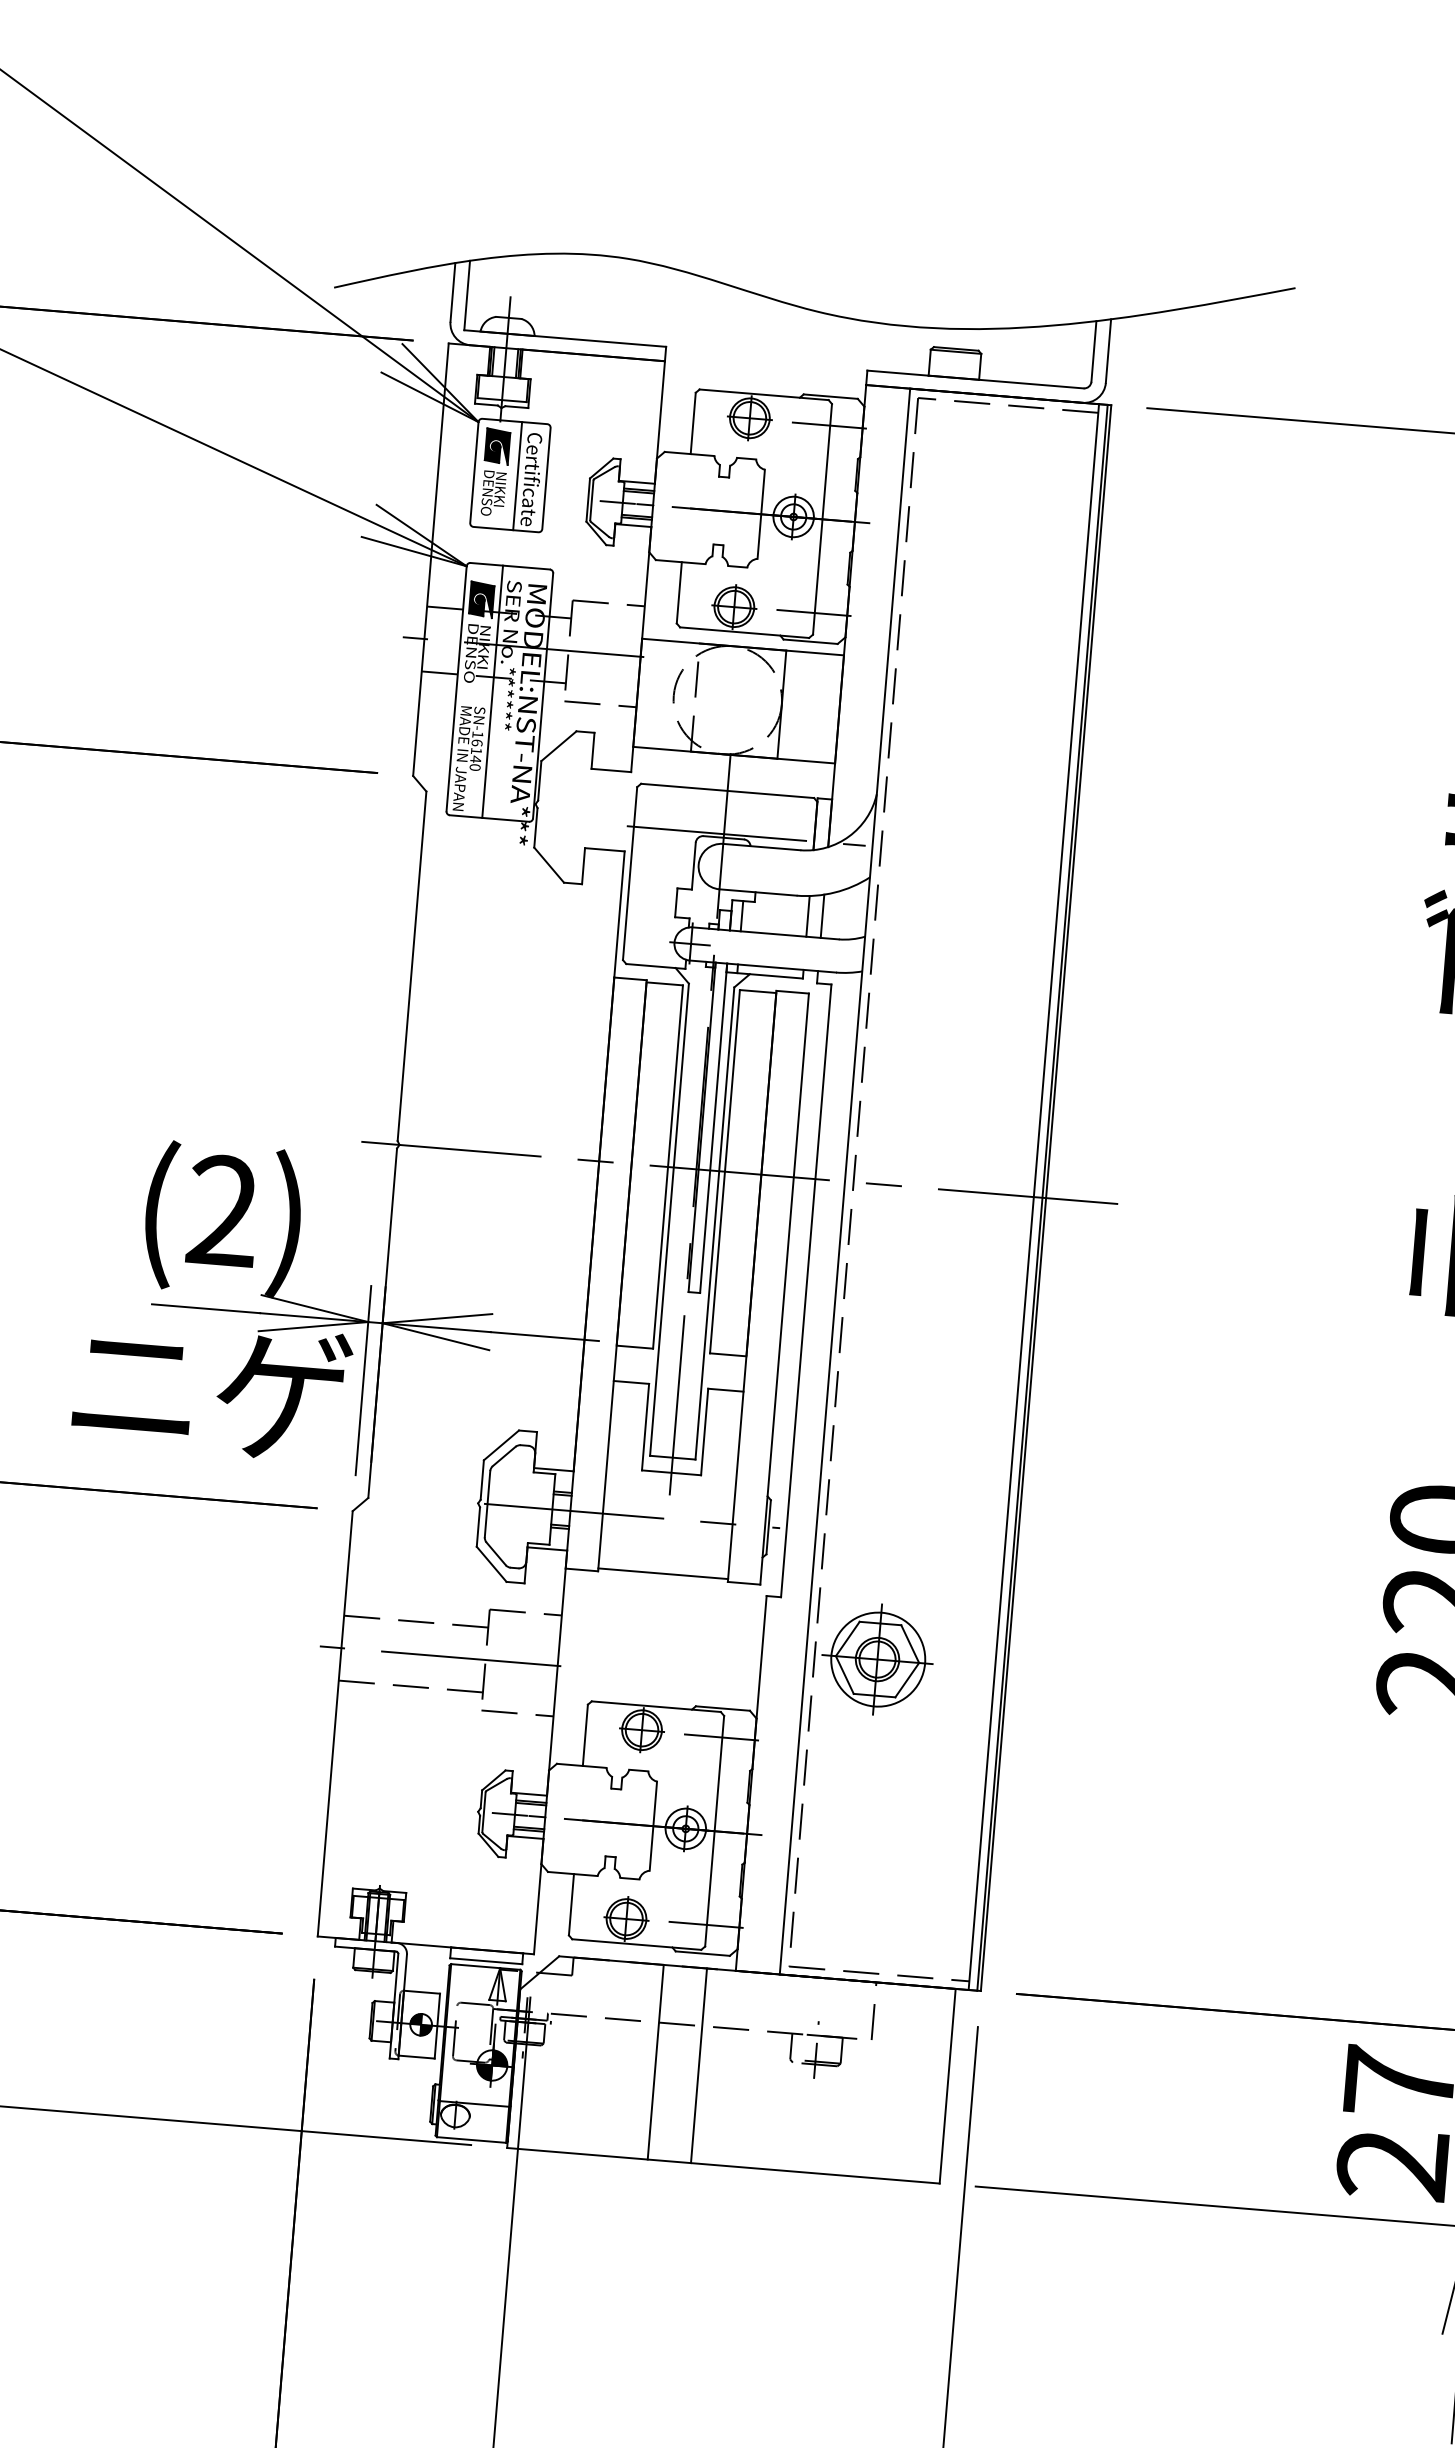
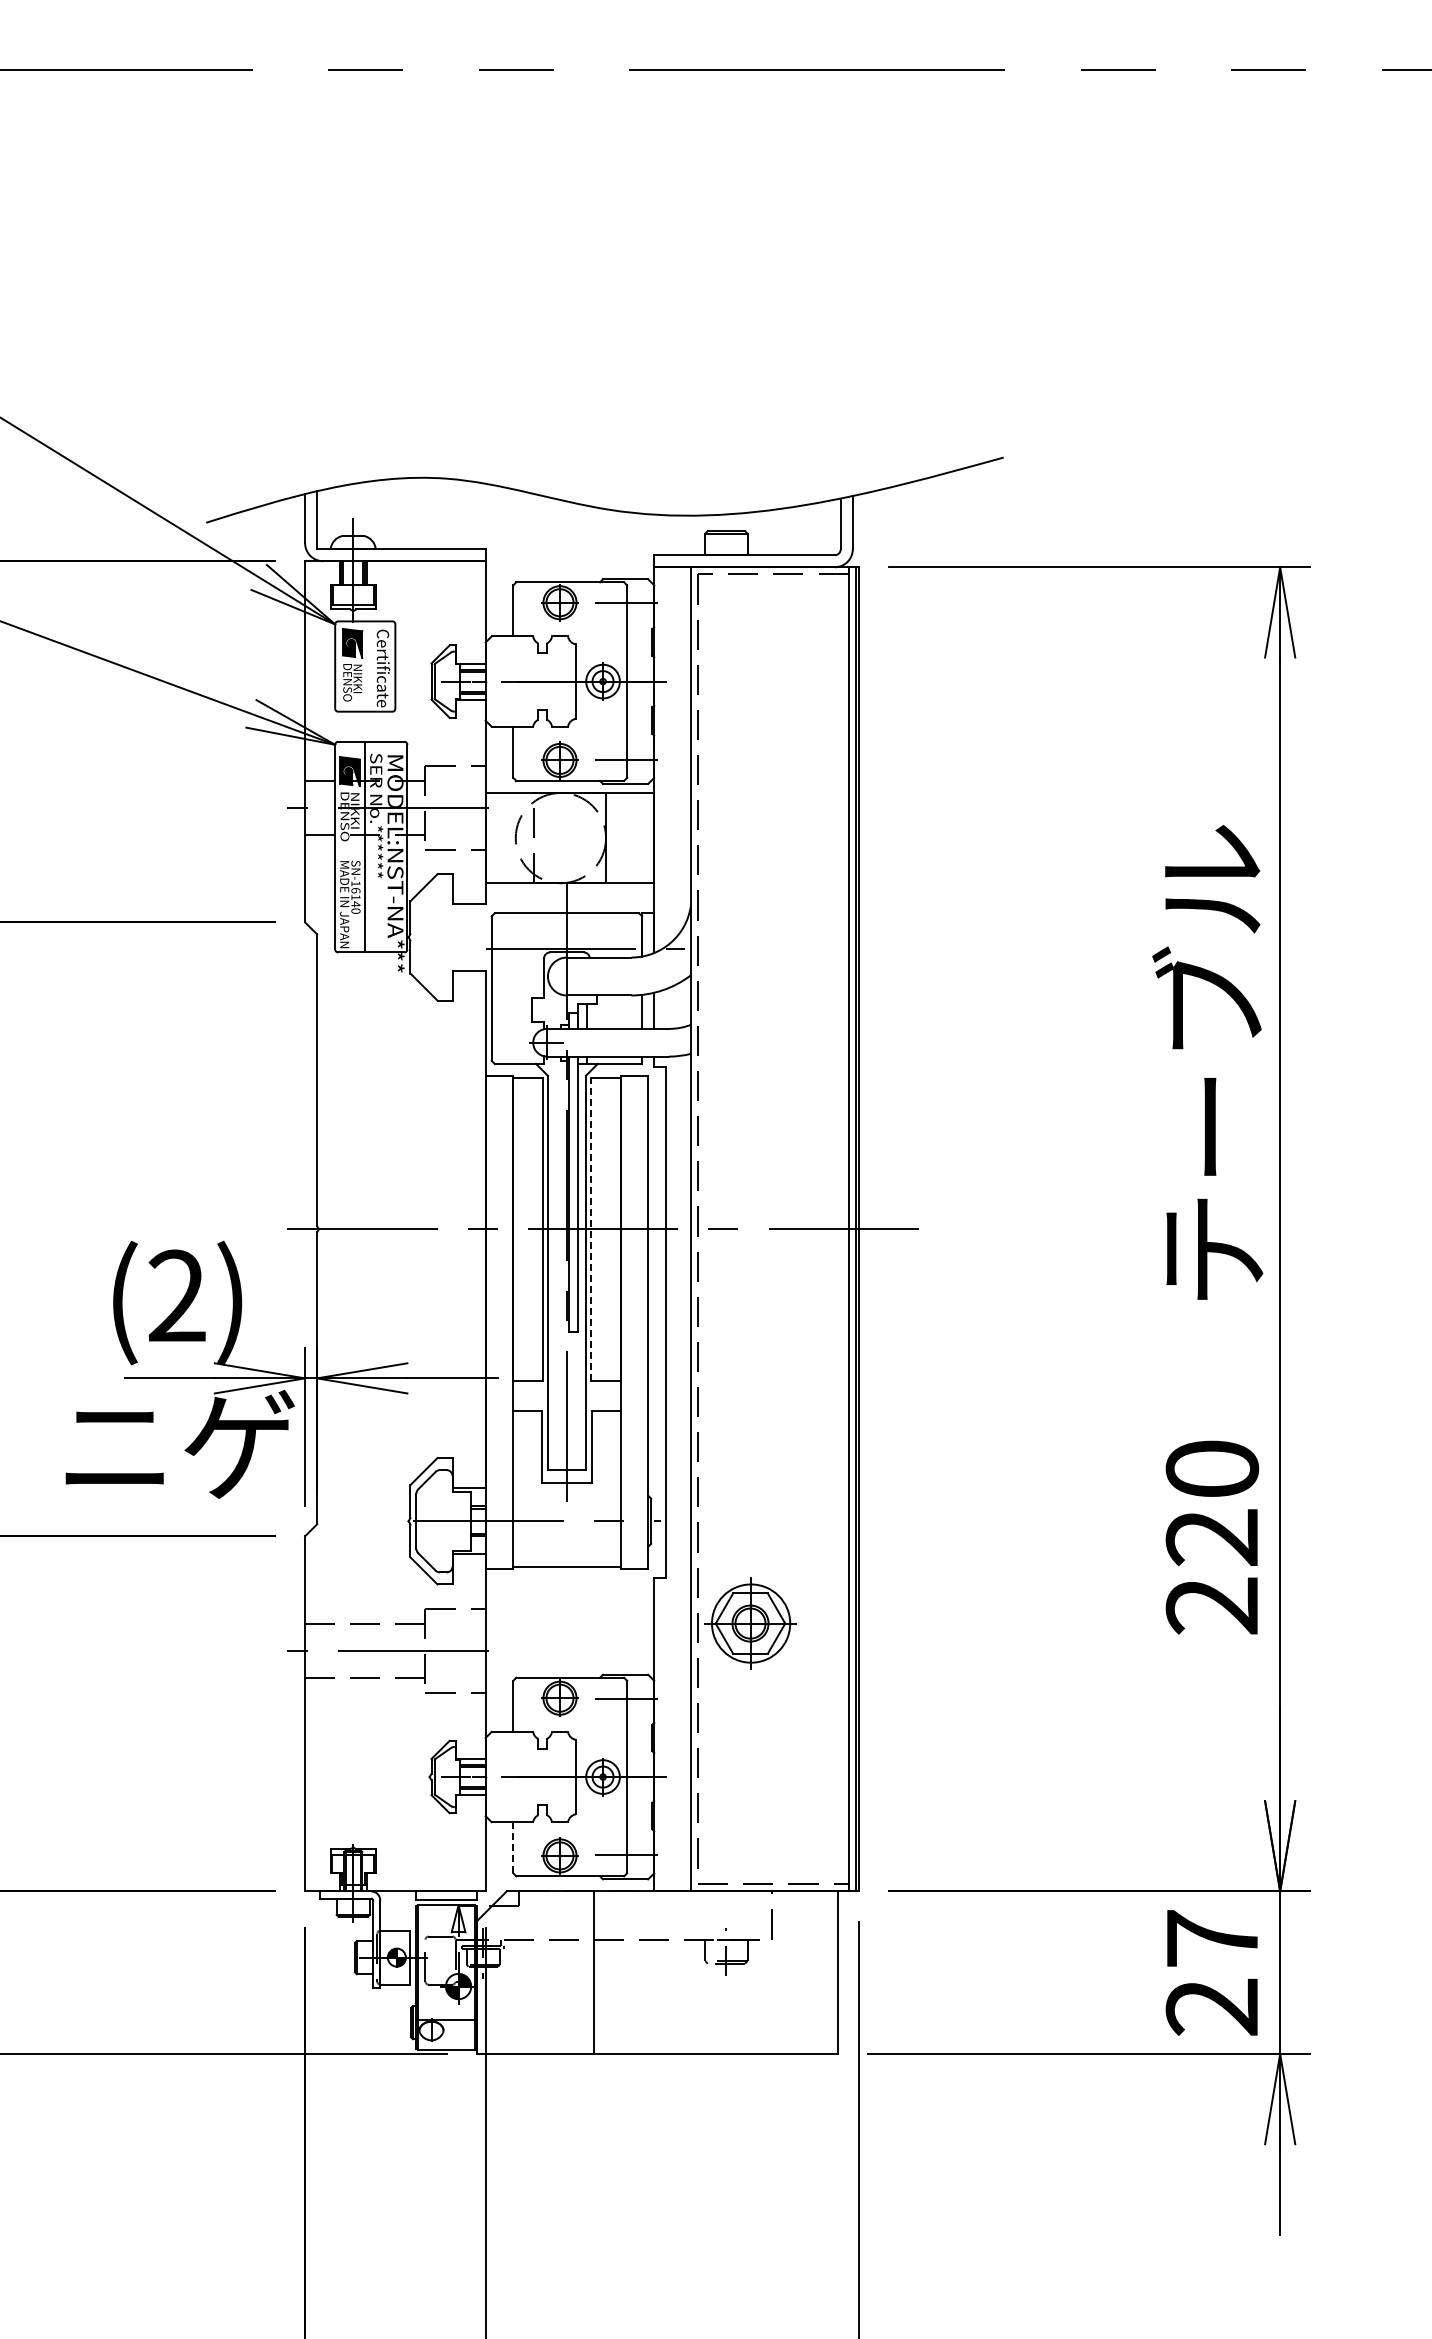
line: (517, 476) -> (371, 666), removed
line: (724, 1171) -> (590, 1229), solid -> dashed
line: (571, 1904) -> (513, 1847), solid -> dashed
line: (699, 2065) -> (630, 1972), removed

